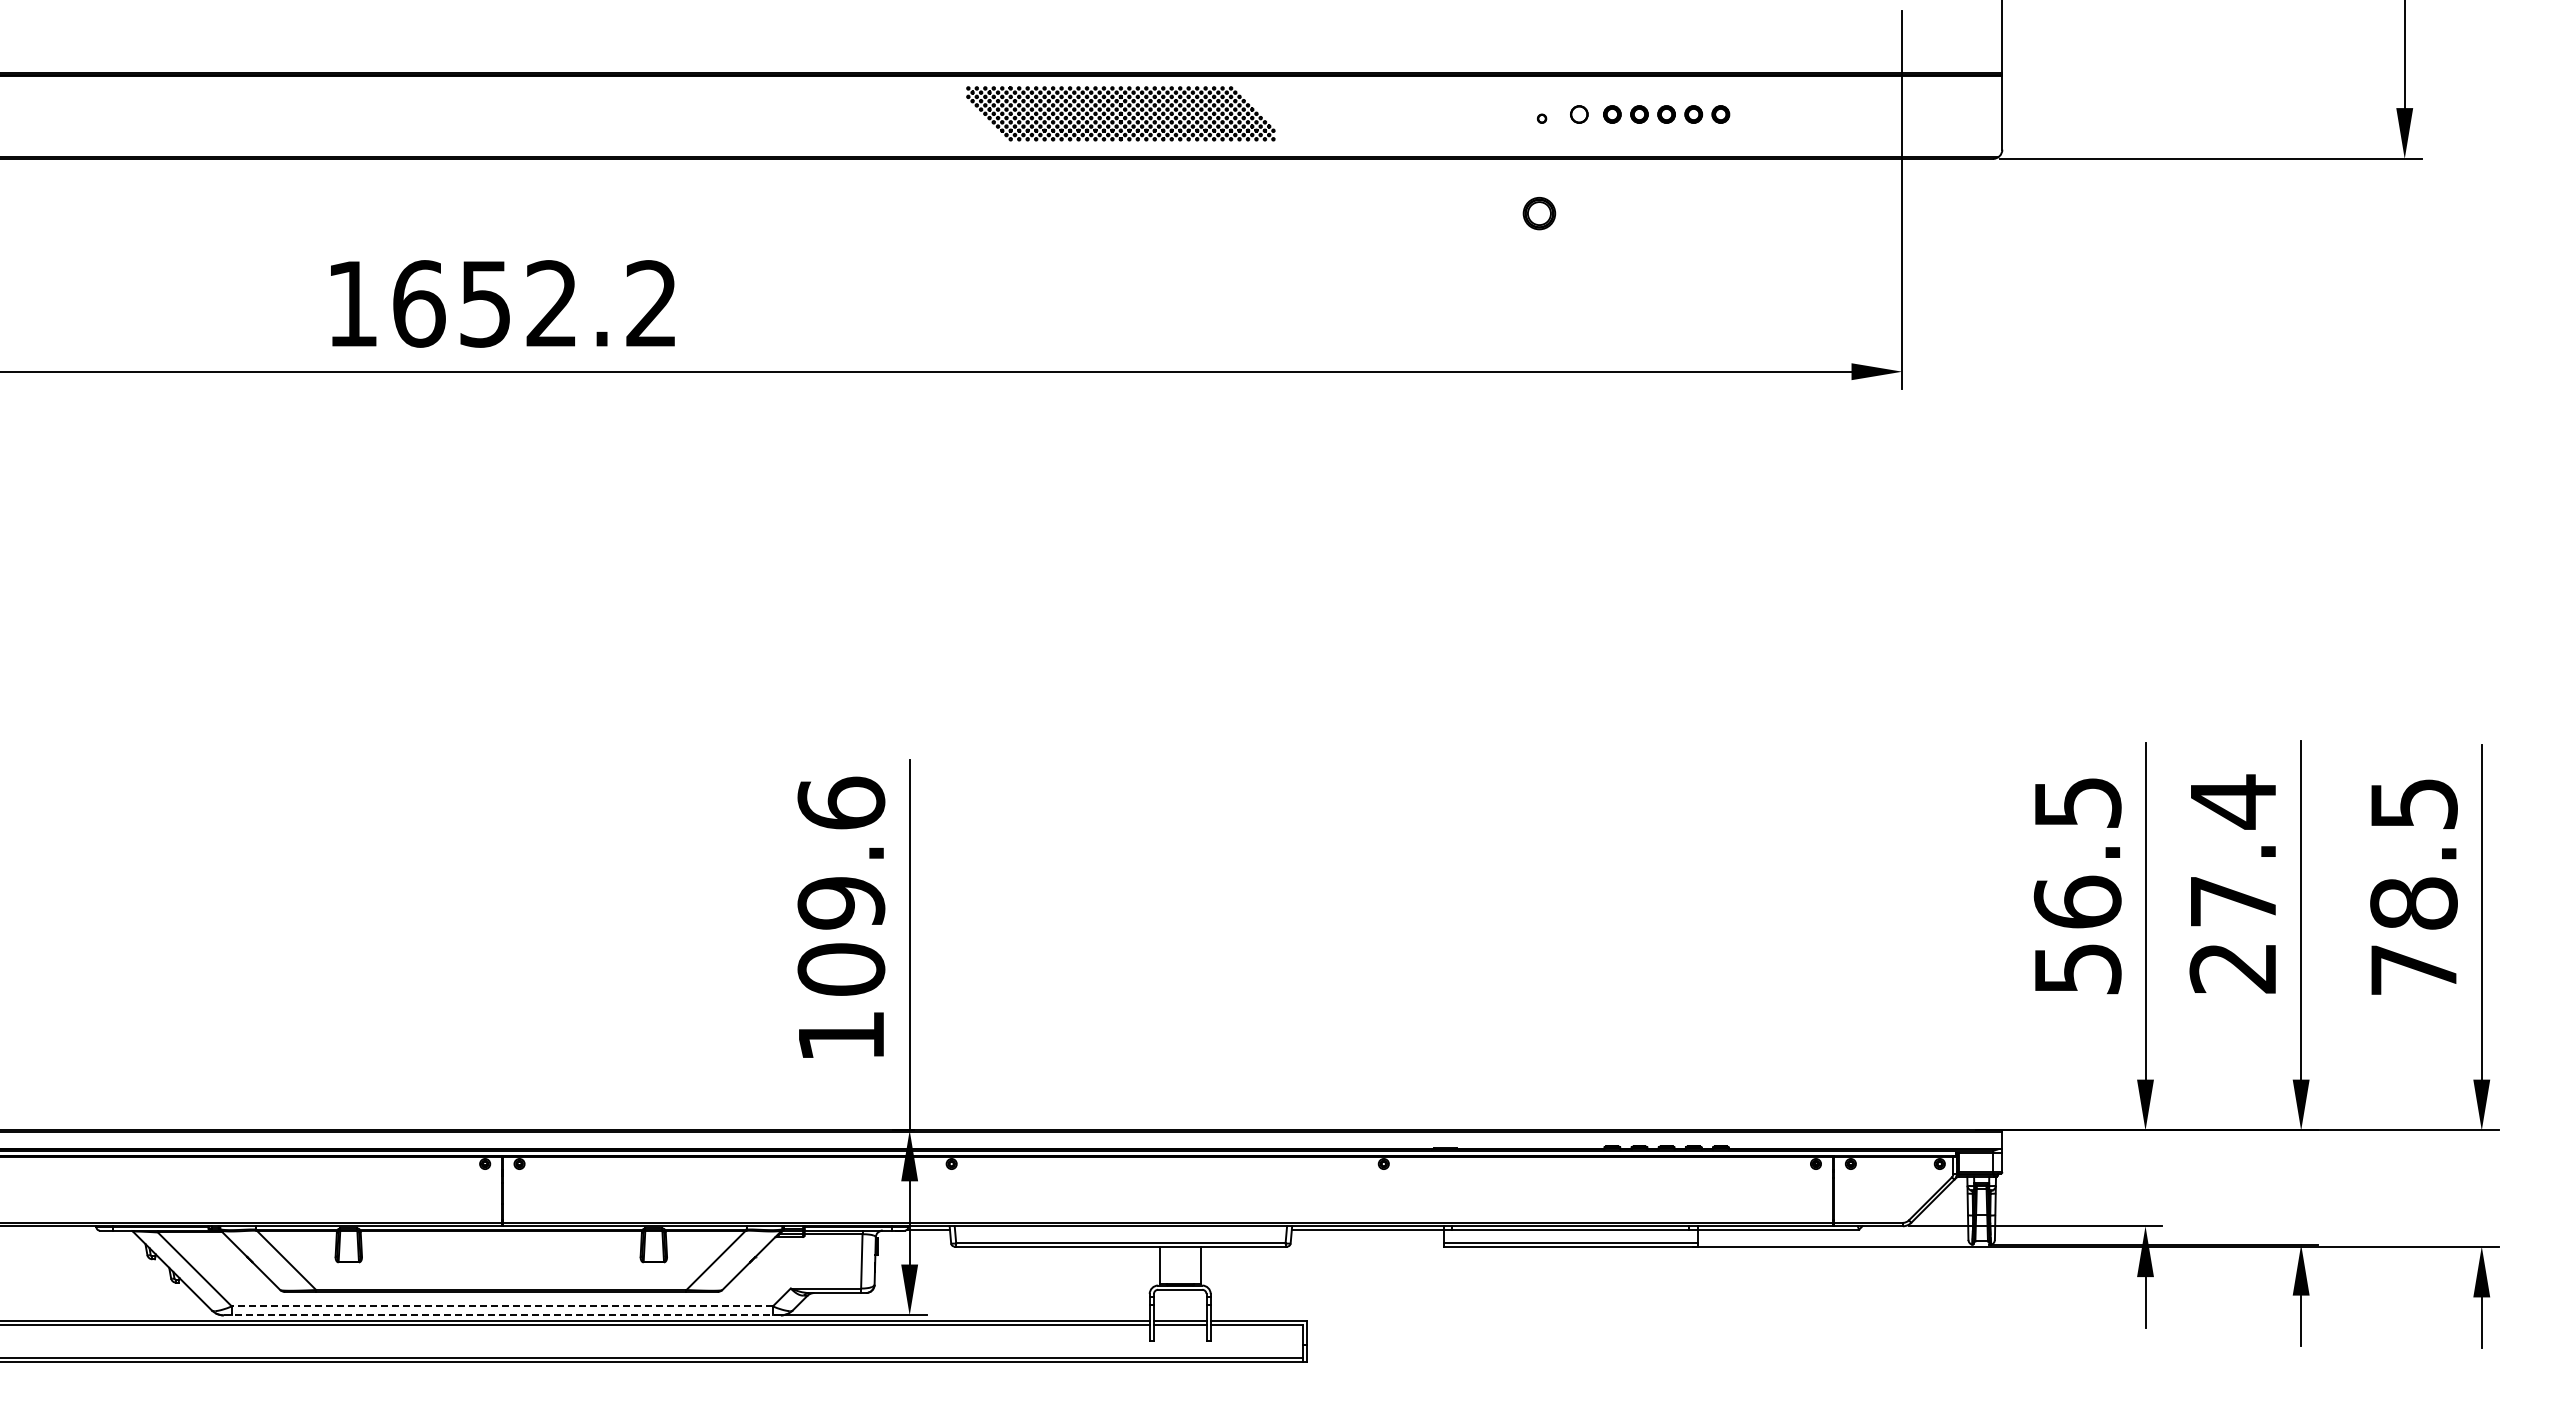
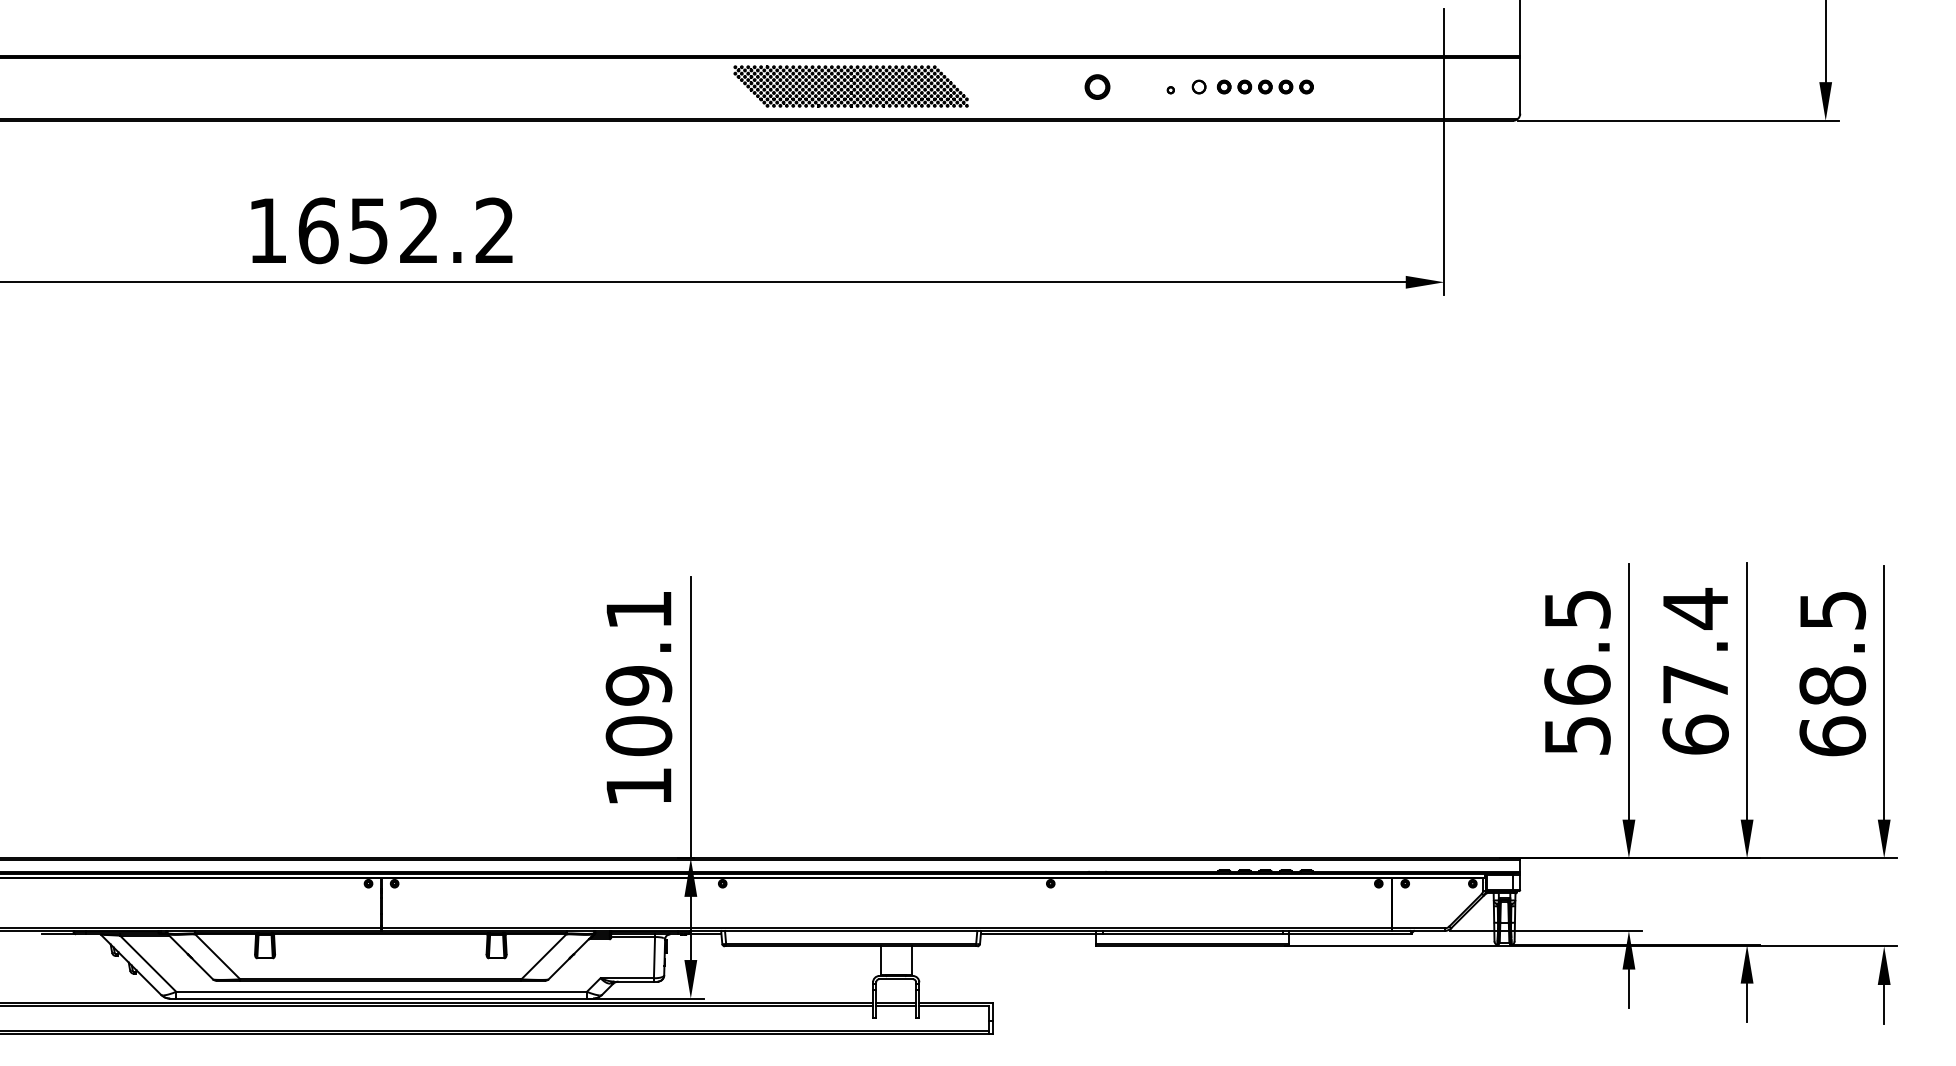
part: (1539, 213) -> (1097, 87), moved
text: (841, 802) -> (639, 609), 109.6 -> 109.1
text: (2233, 967) -> (1695, 734), 27.4 -> 67.4
text: (2413, 969) -> (1832, 736), 78.5 -> 68.5
line: (75, 1229) -> (57, 933), added
line: (502, 1306) -> (381, 991), dashed -> solid
line: (502, 1315) -> (381, 998), dashed -> solid

